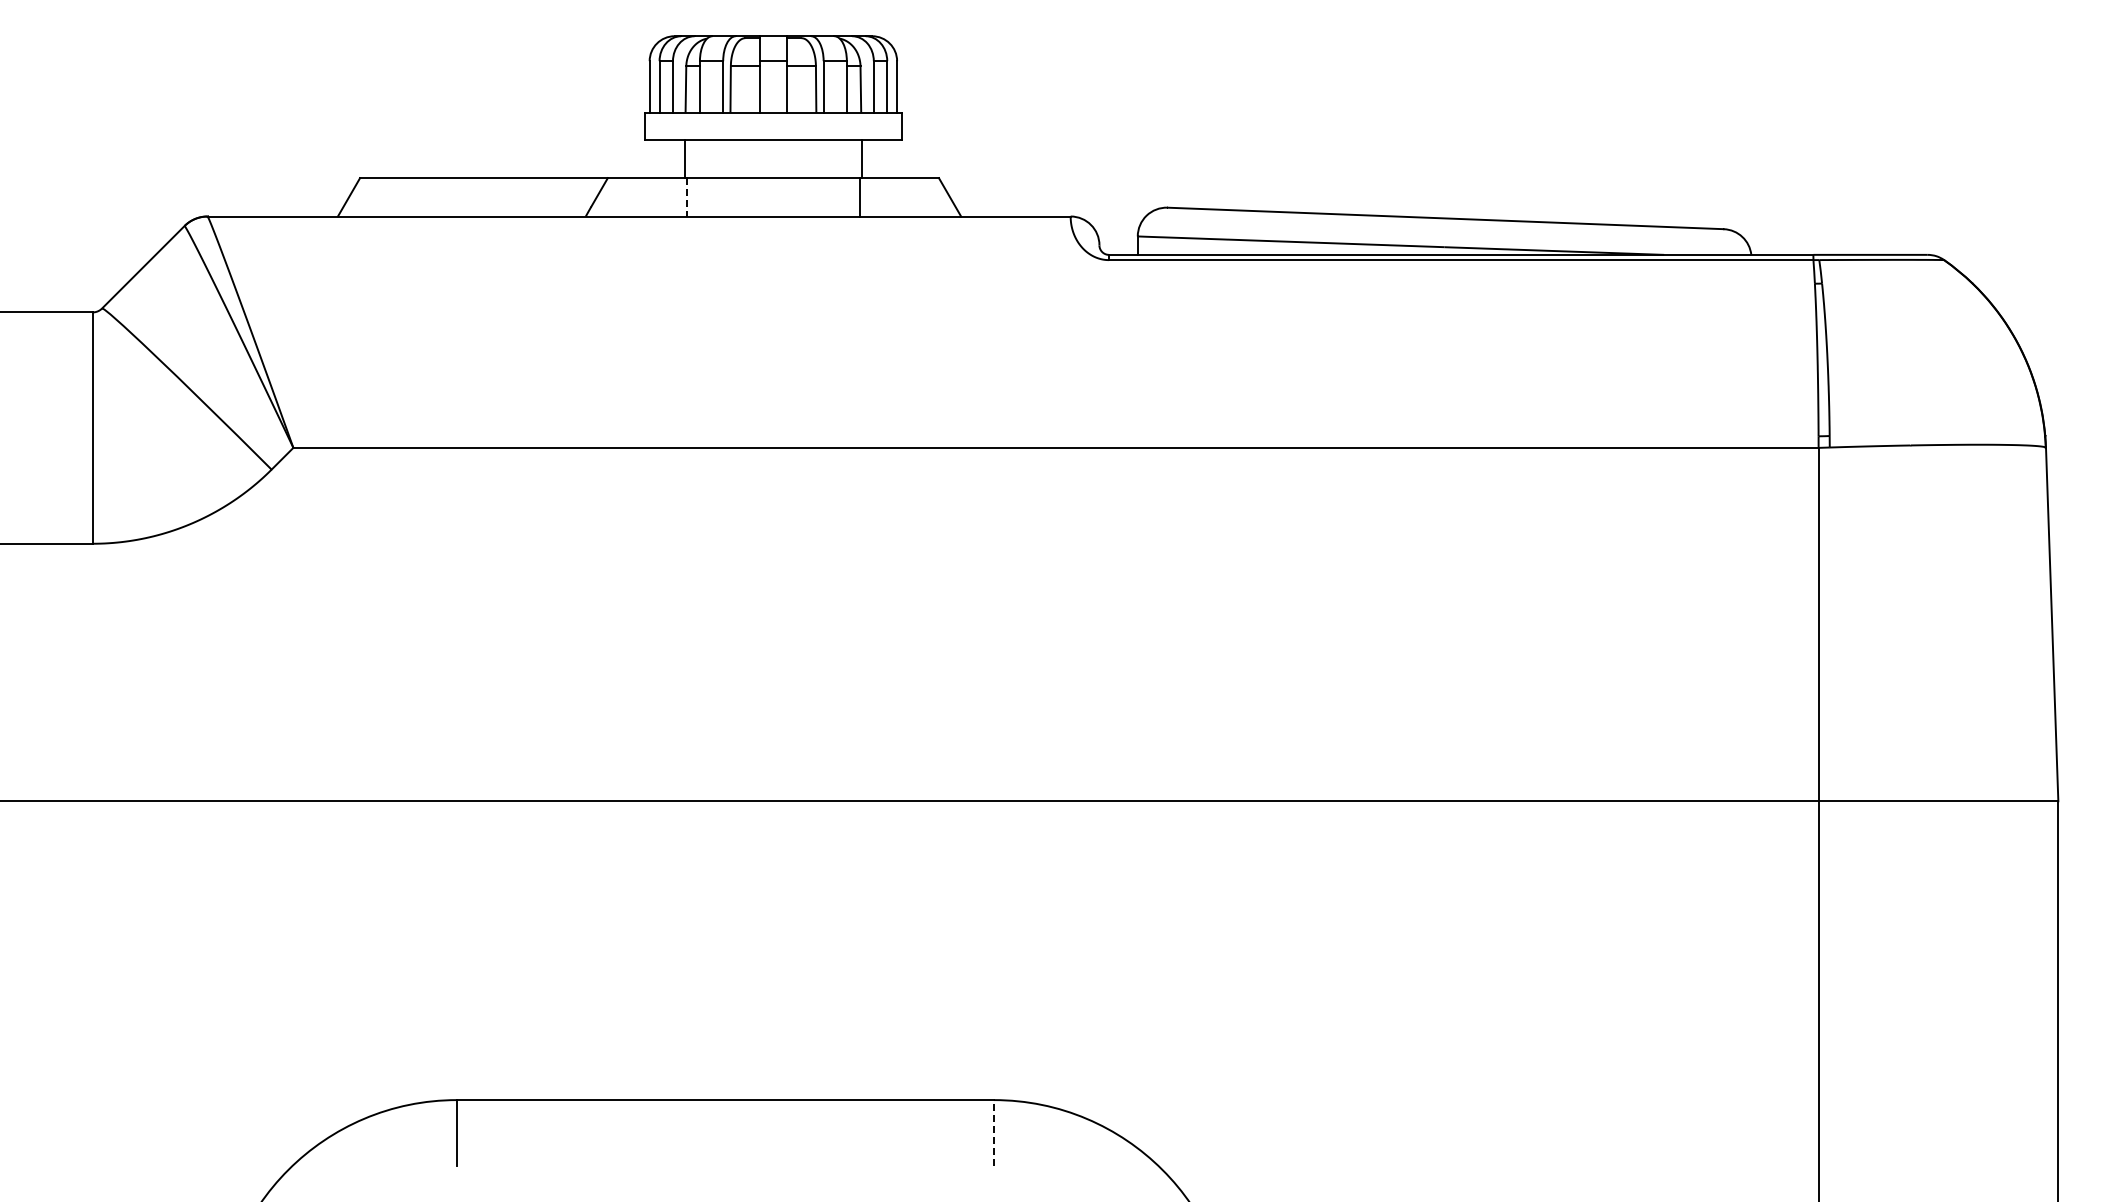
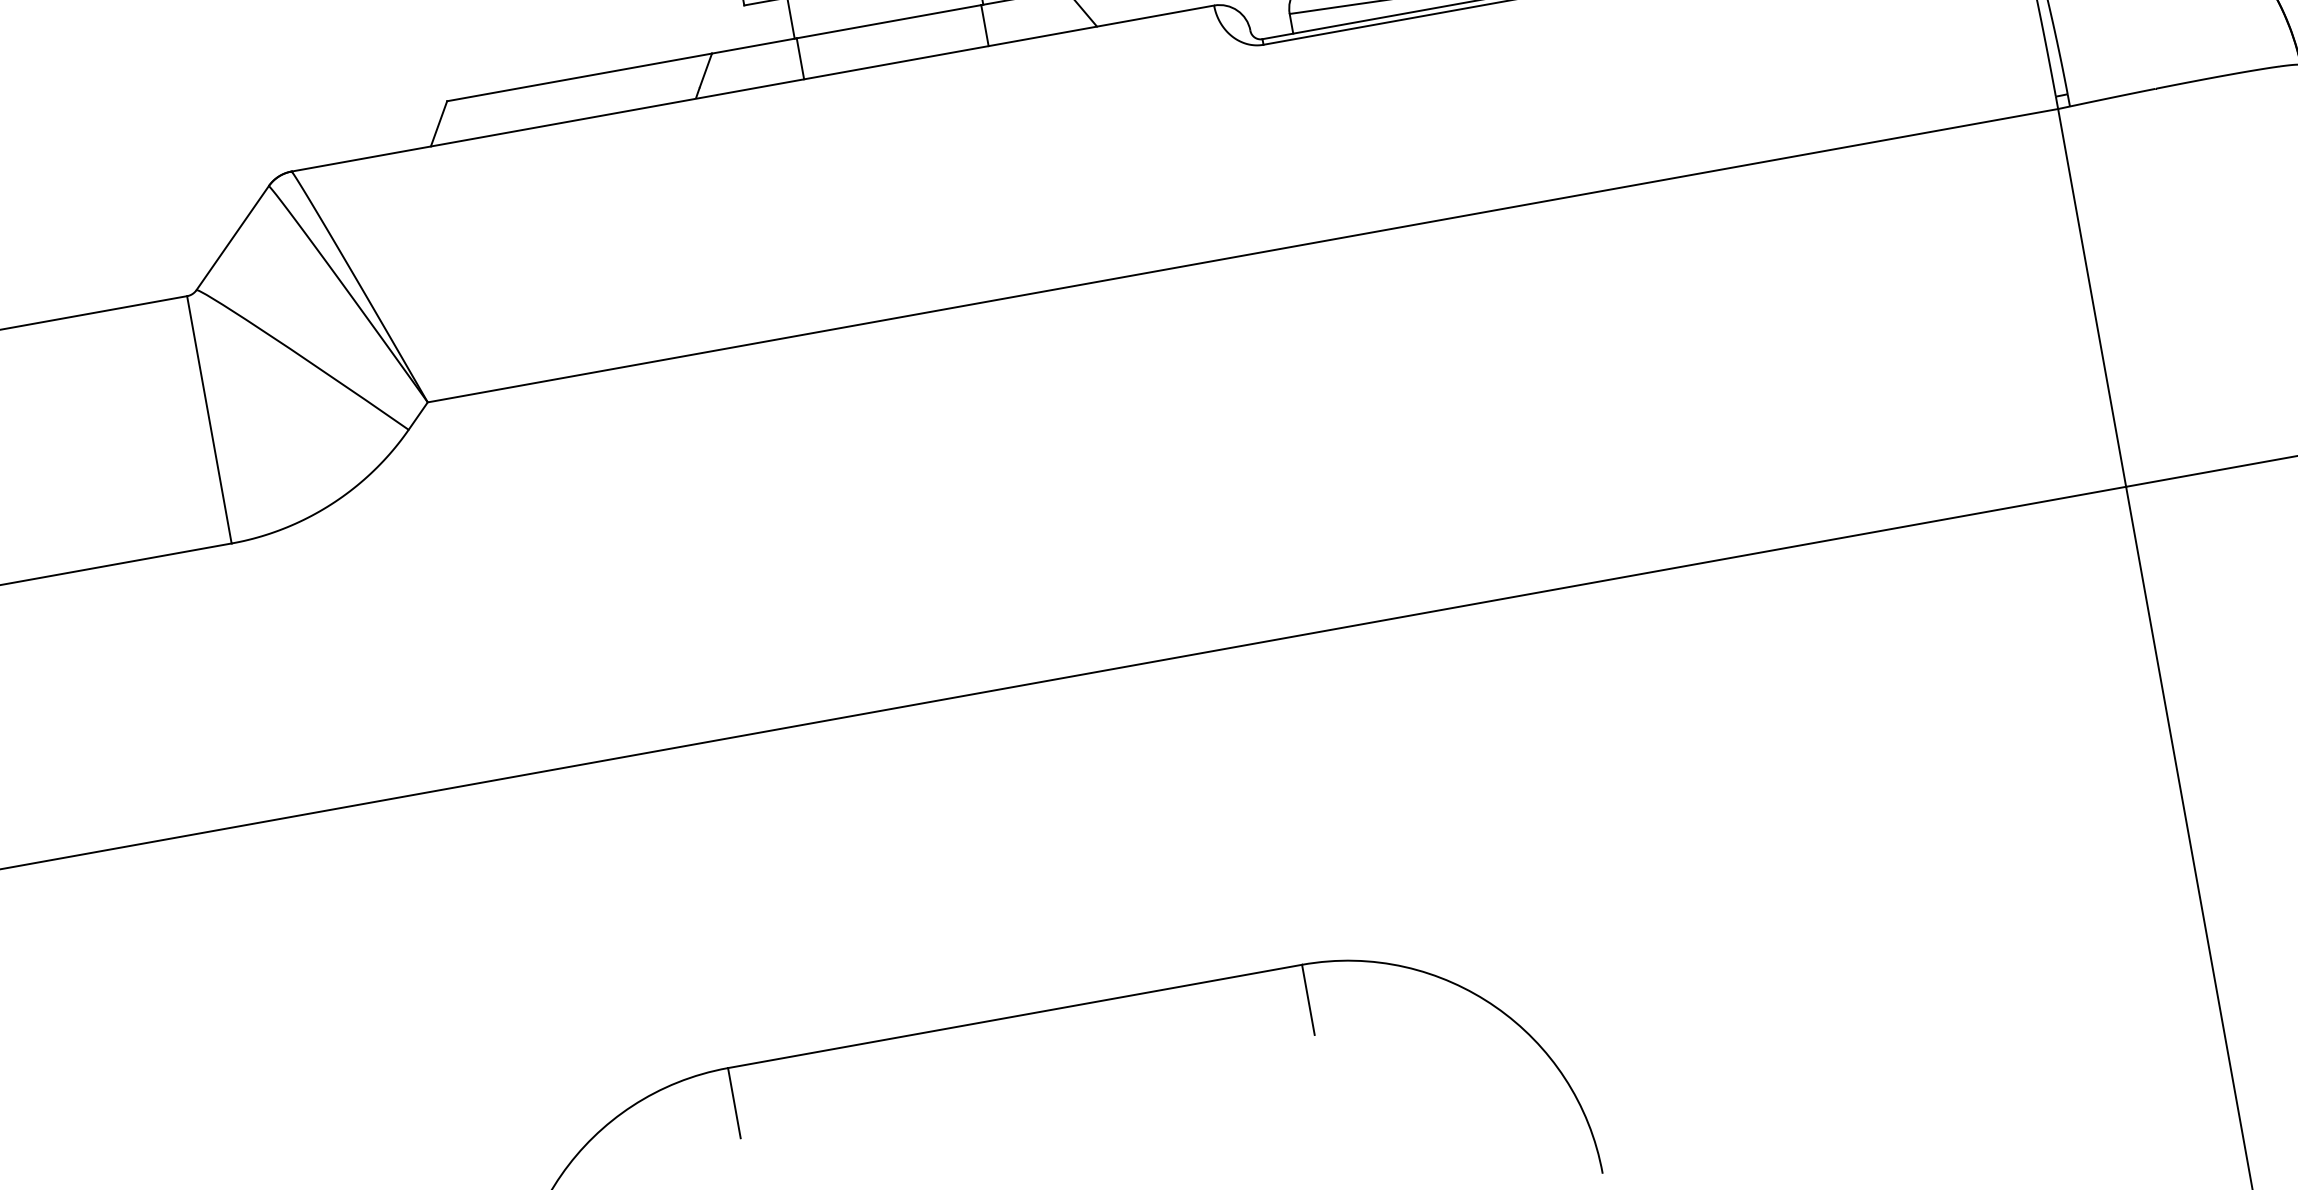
line: (687, 197) -> (800, 58), dashed -> solid
line: (993, 1132) -> (1307, 999), dashed -> solid

